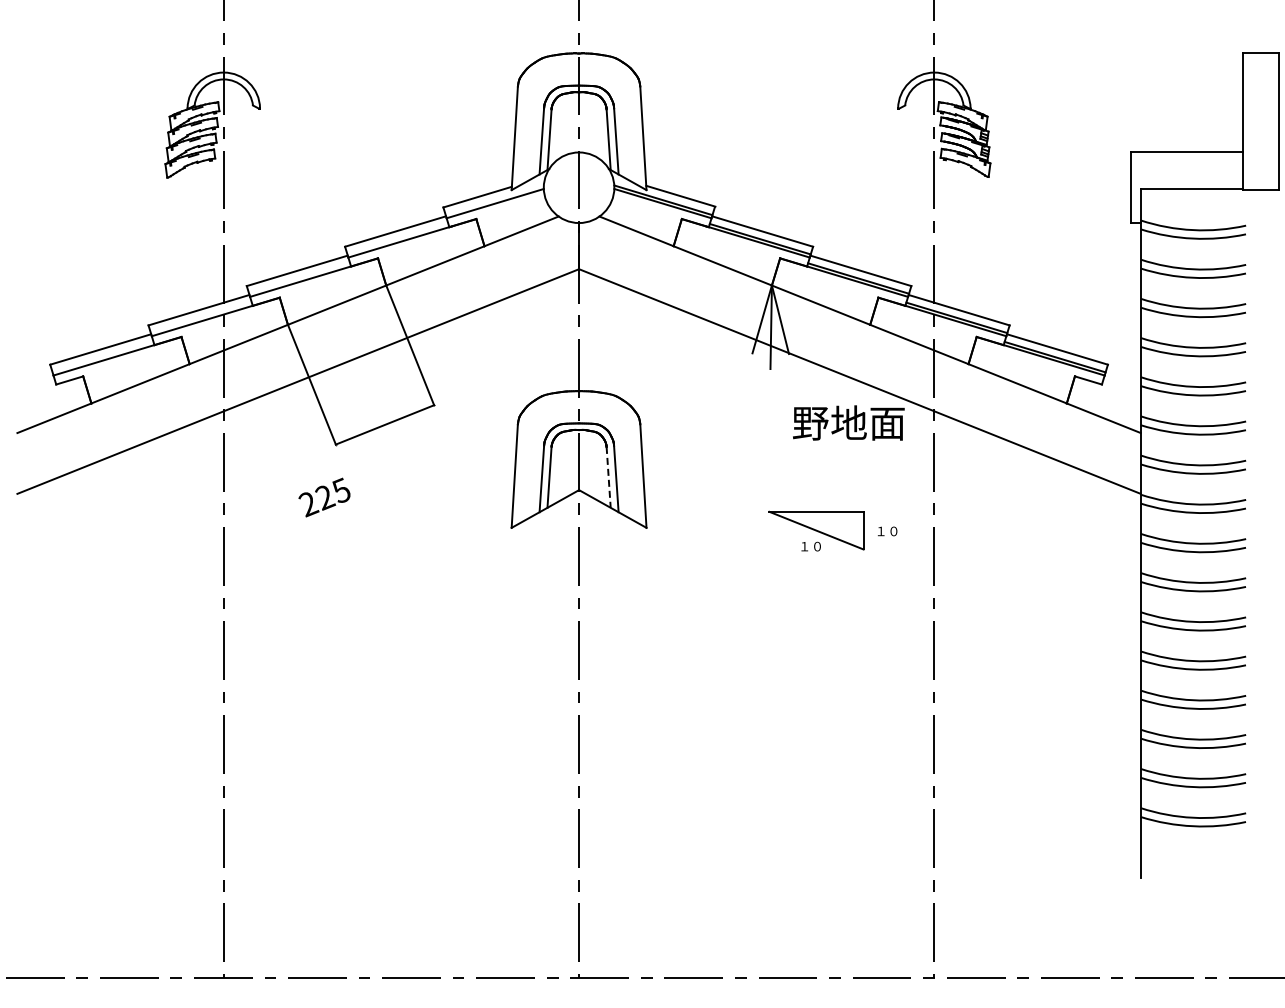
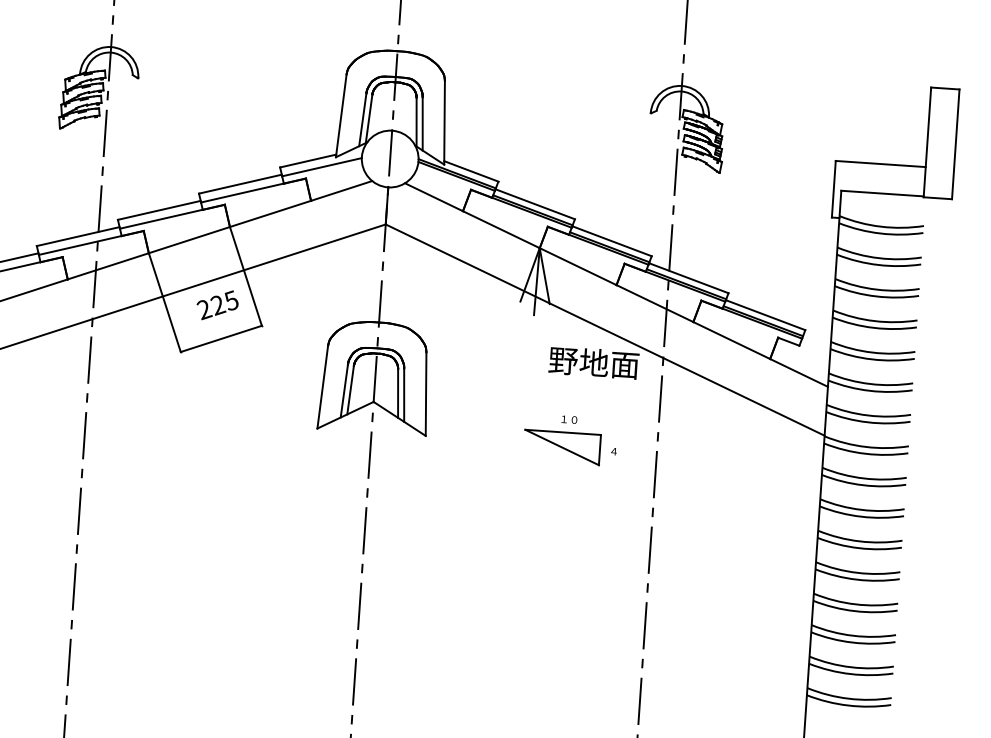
line: (608, 477) -> (397, 393), dashed -> solid
text: (324, 497) -> (217, 305), moved
text: (887, 531) -> (619, 452), １０ -> ４
text: (810, 546) -> (568, 419), moved

